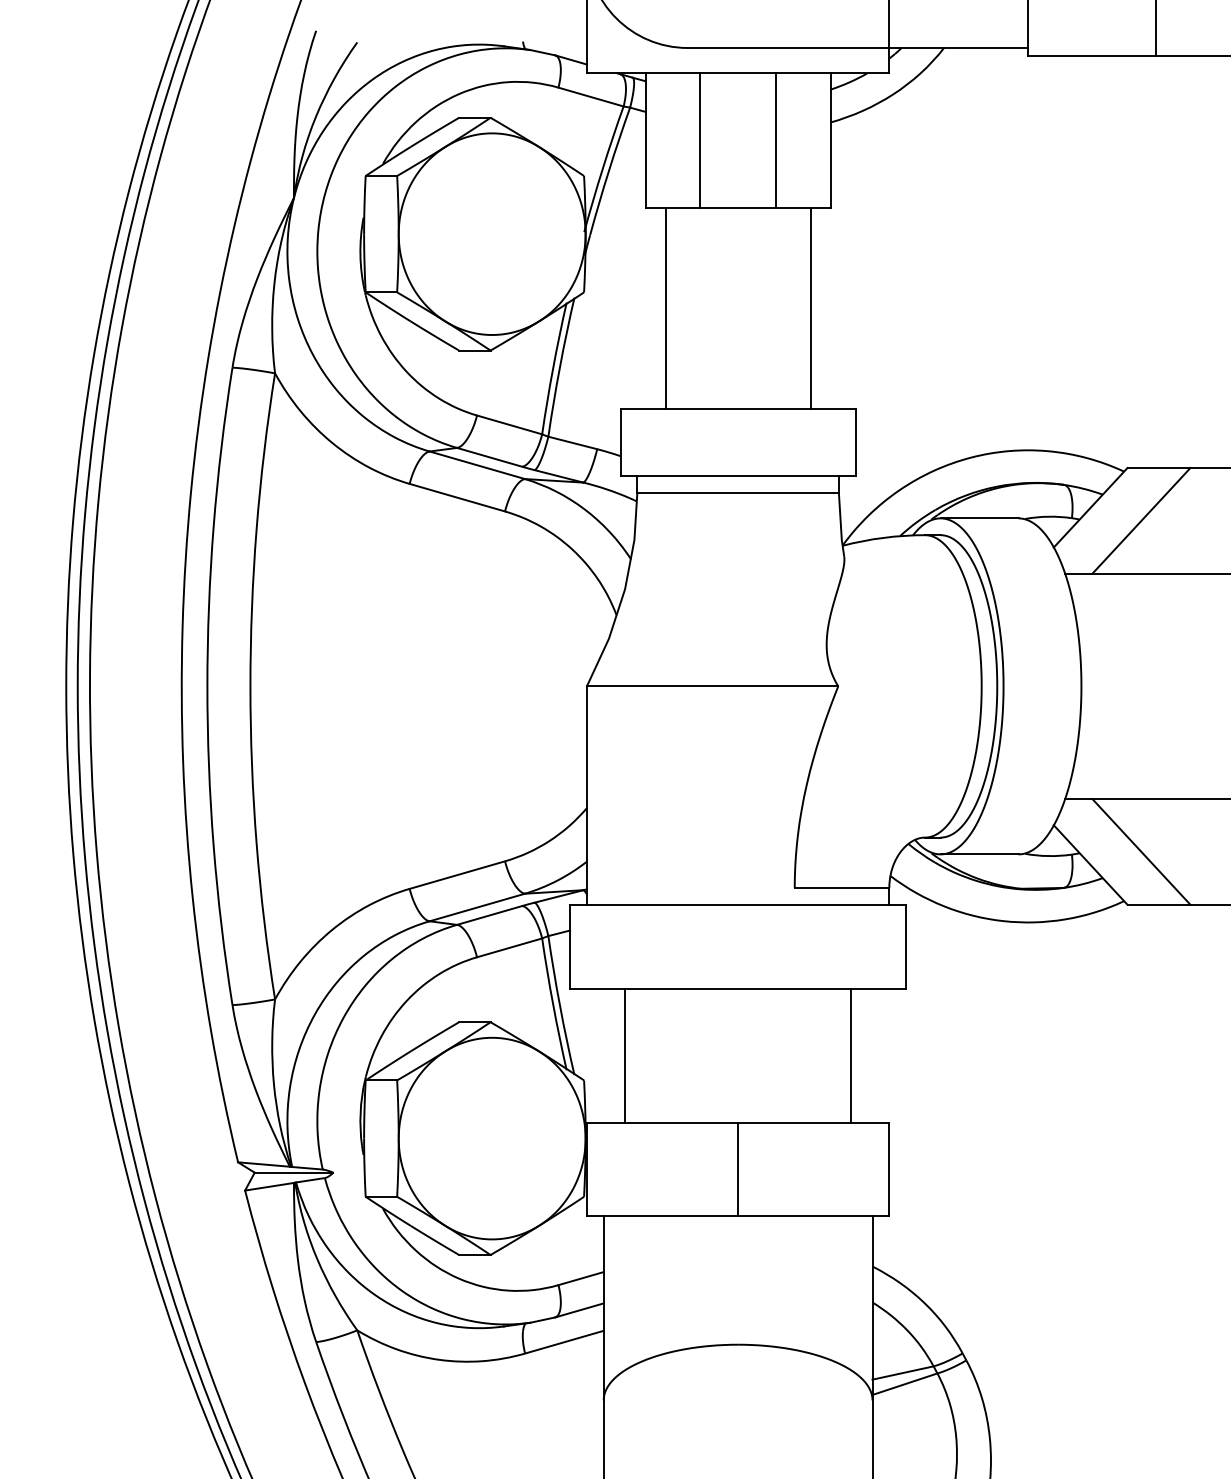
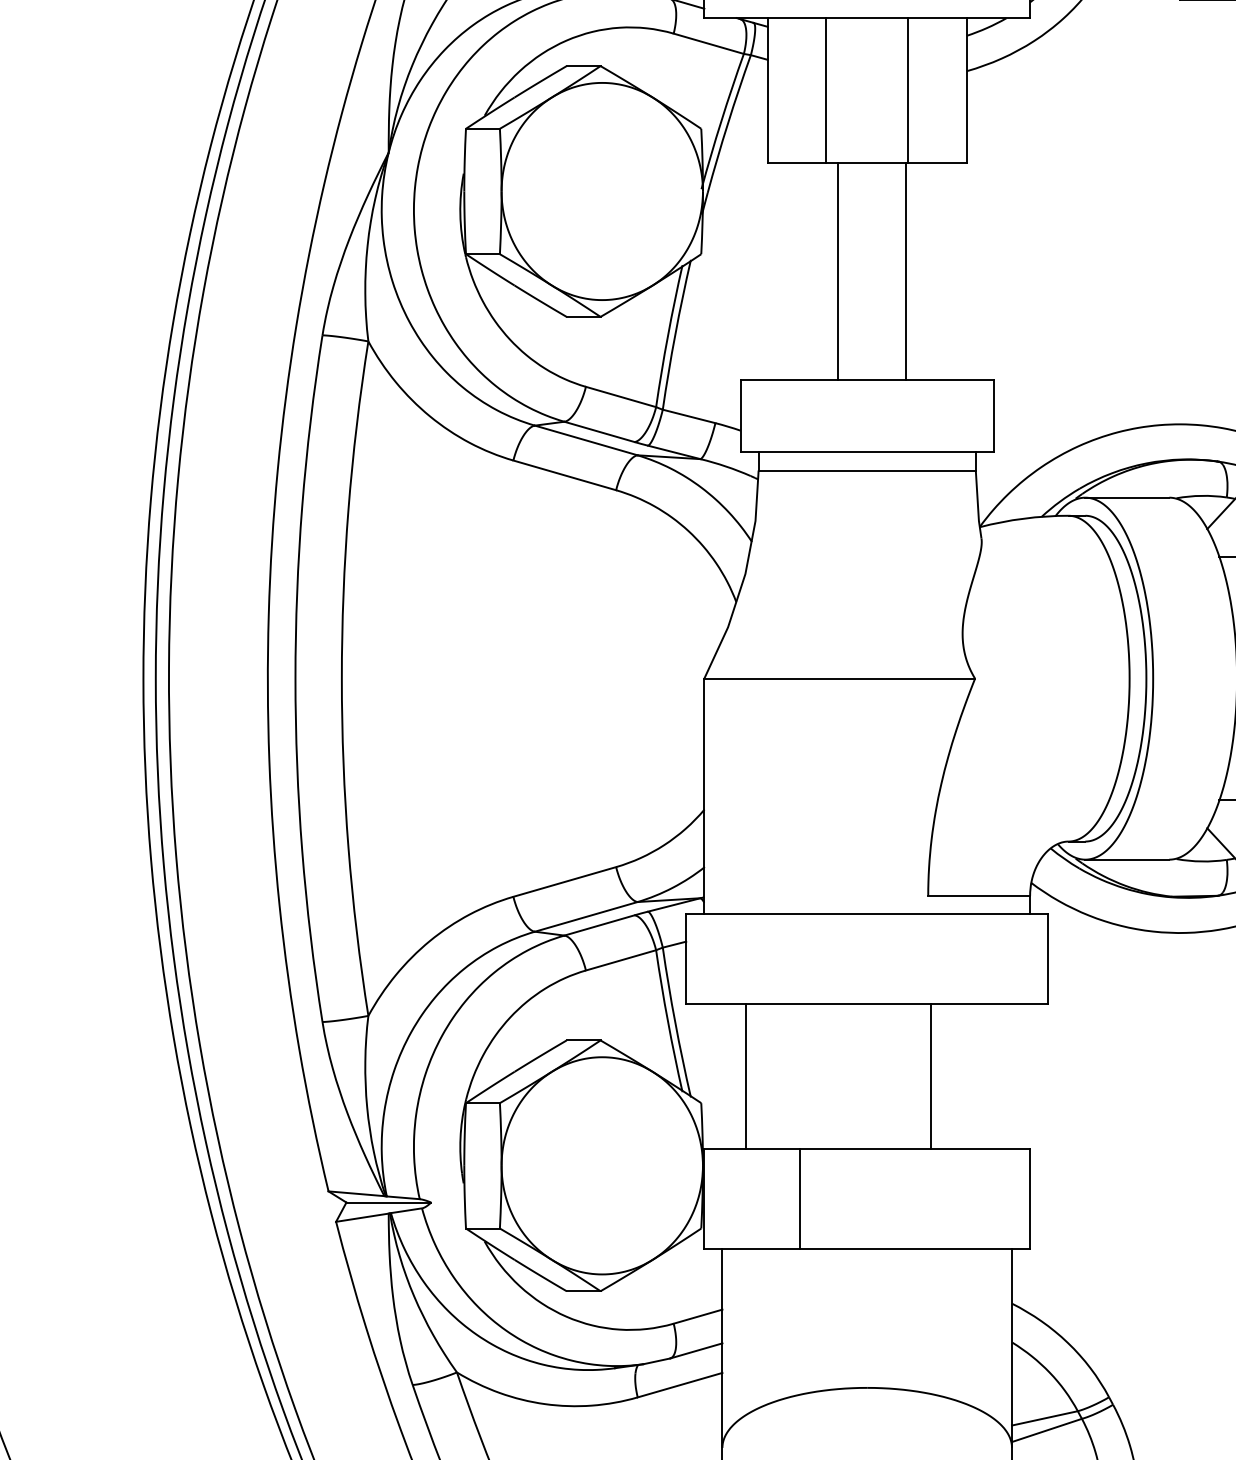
line: (665, 308) -> (837, 271), moved
line: (810, 308) -> (905, 271), moved
line: (851, 1055) -> (931, 1076), moved
line: (738, 1169) -> (800, 1199), moved

